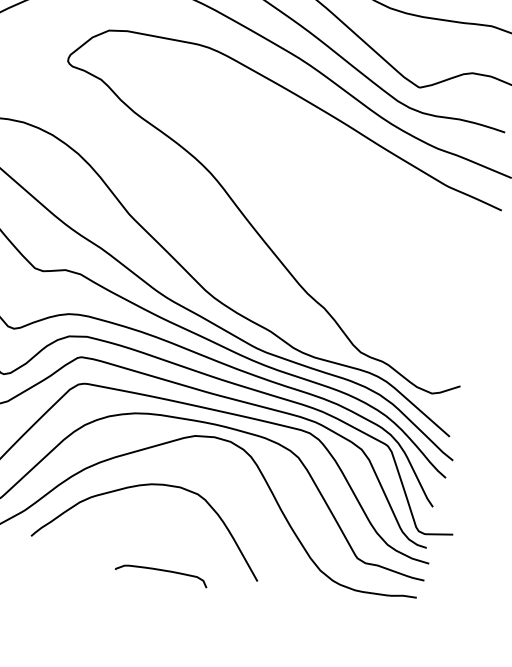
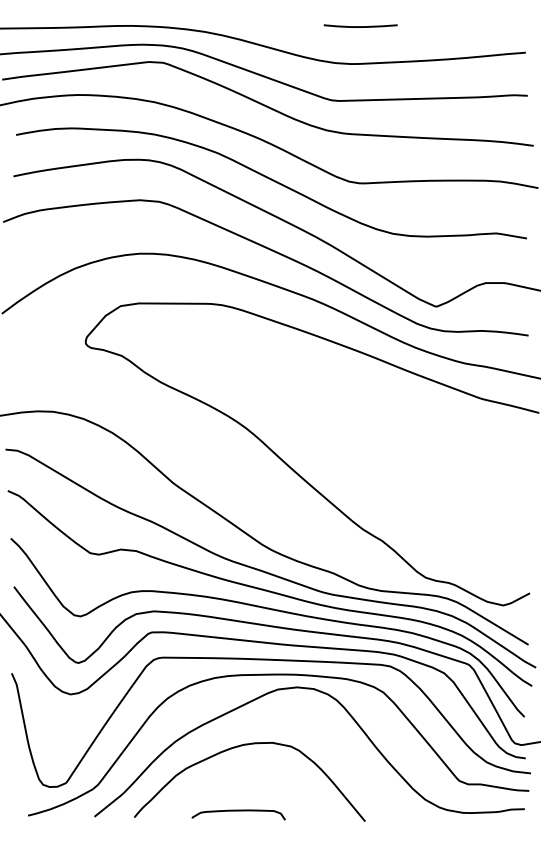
curve: (162, 571) -> (238, 811), moved

